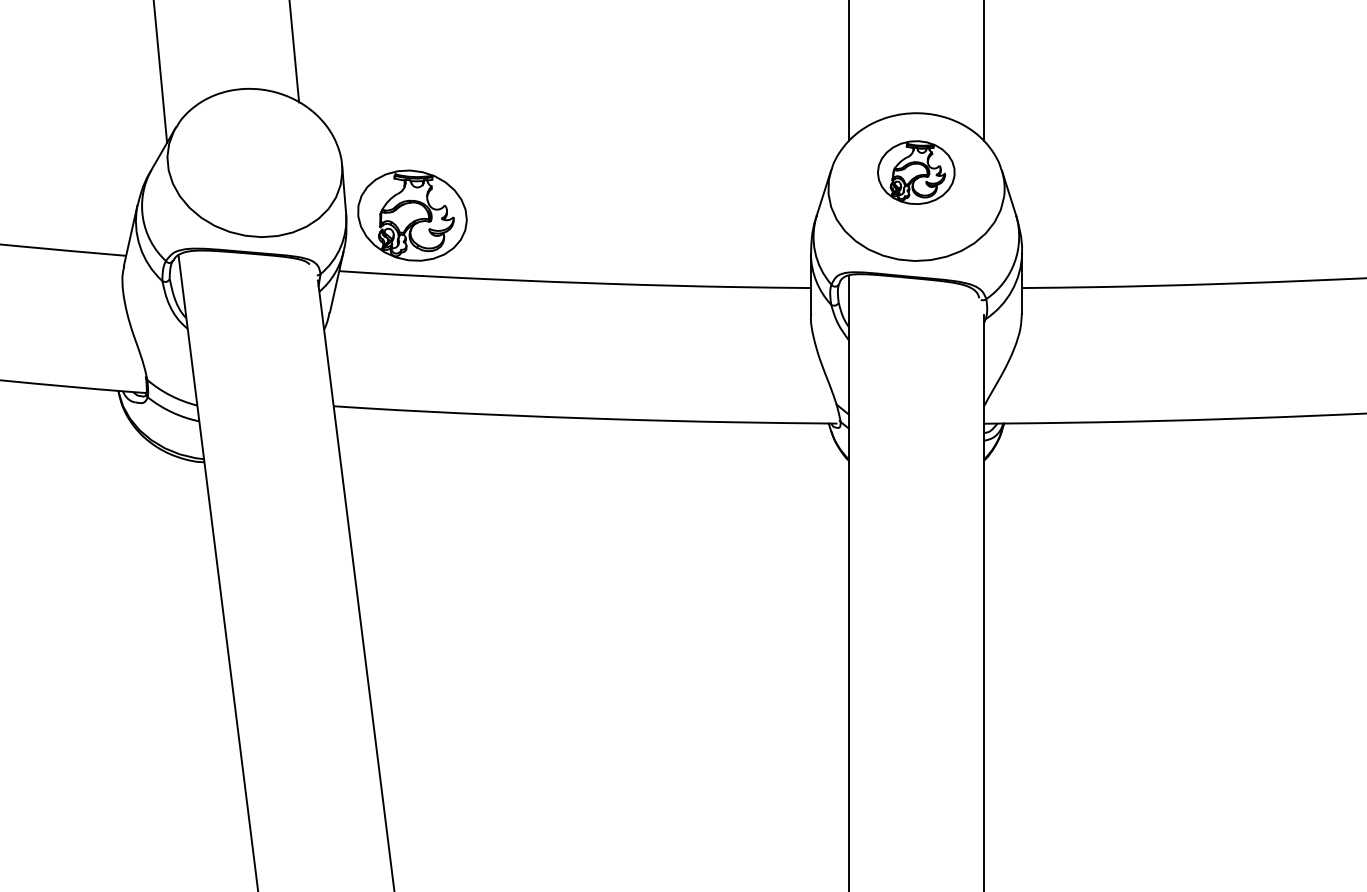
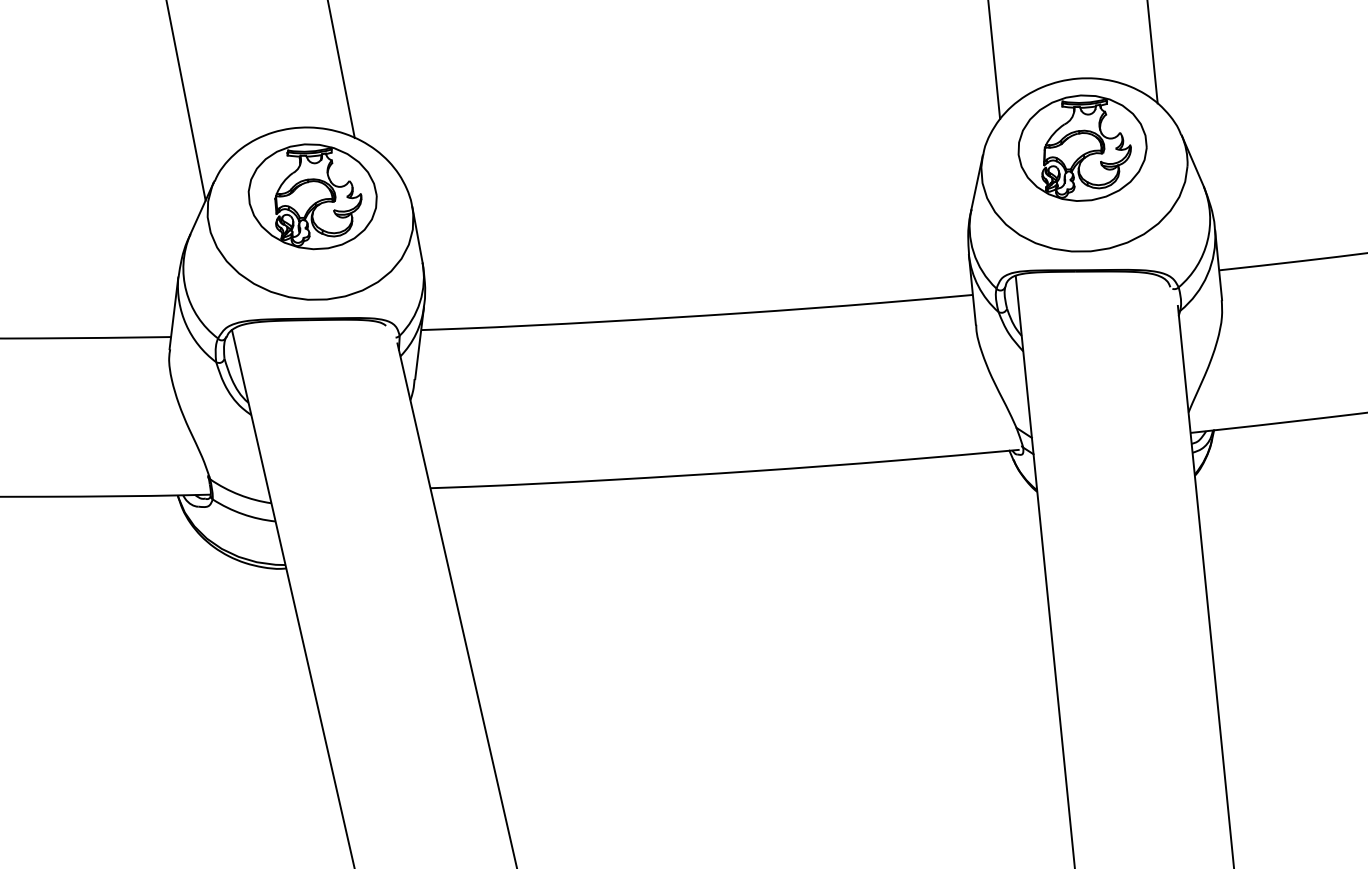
part: (915, 172) -> (1081, 148), size x1.43
part: (412, 215) -> (312, 196), moved

